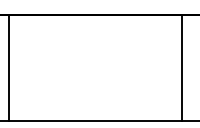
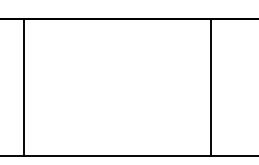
line: (8, 67) -> (24, 87), moved
line: (181, 67) -> (210, 87), moved

